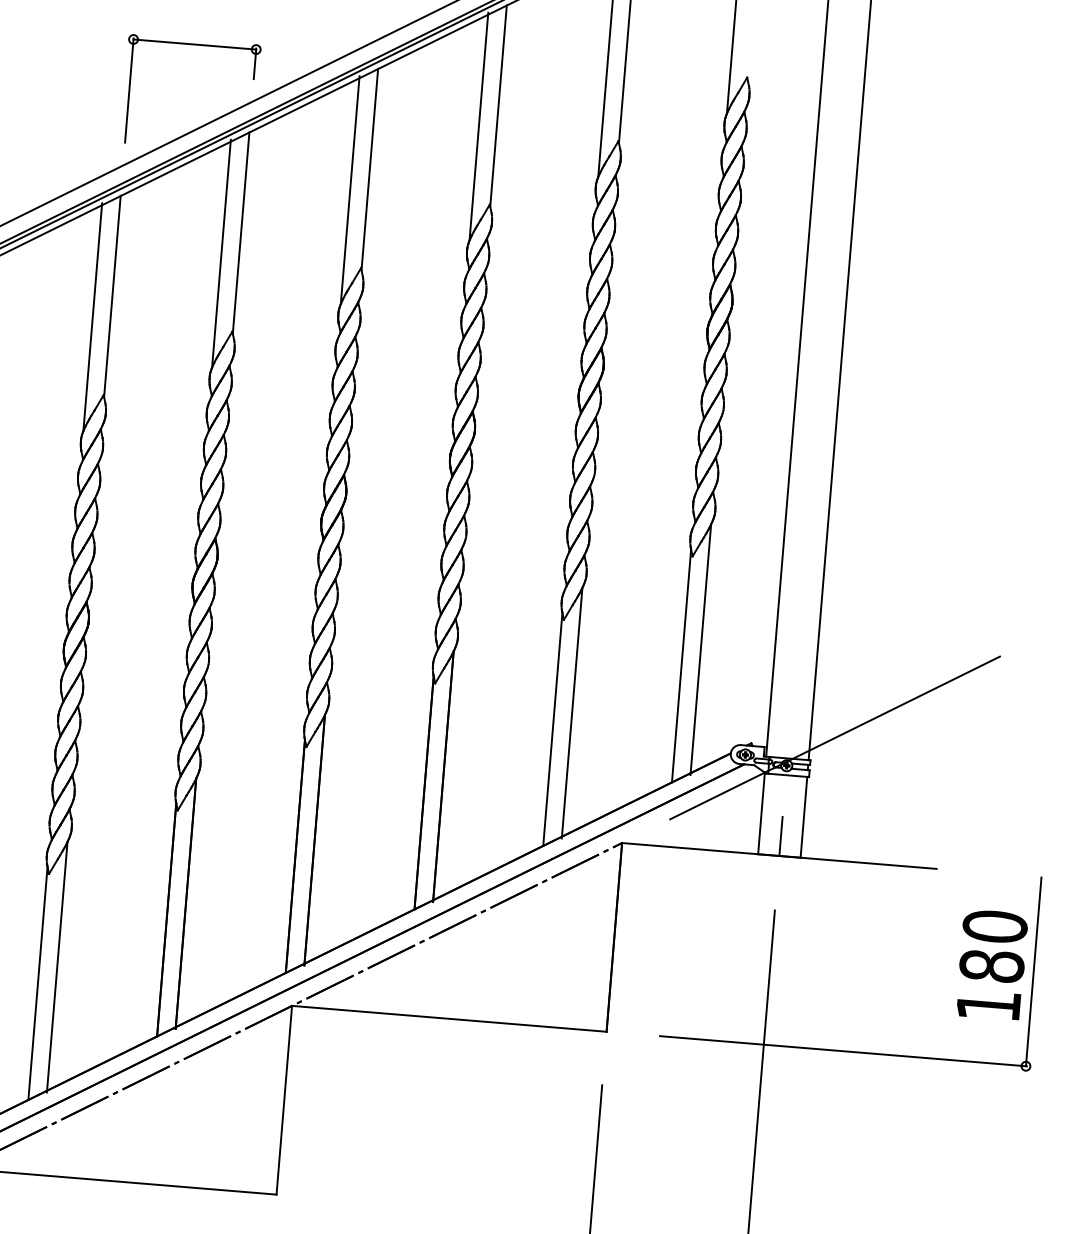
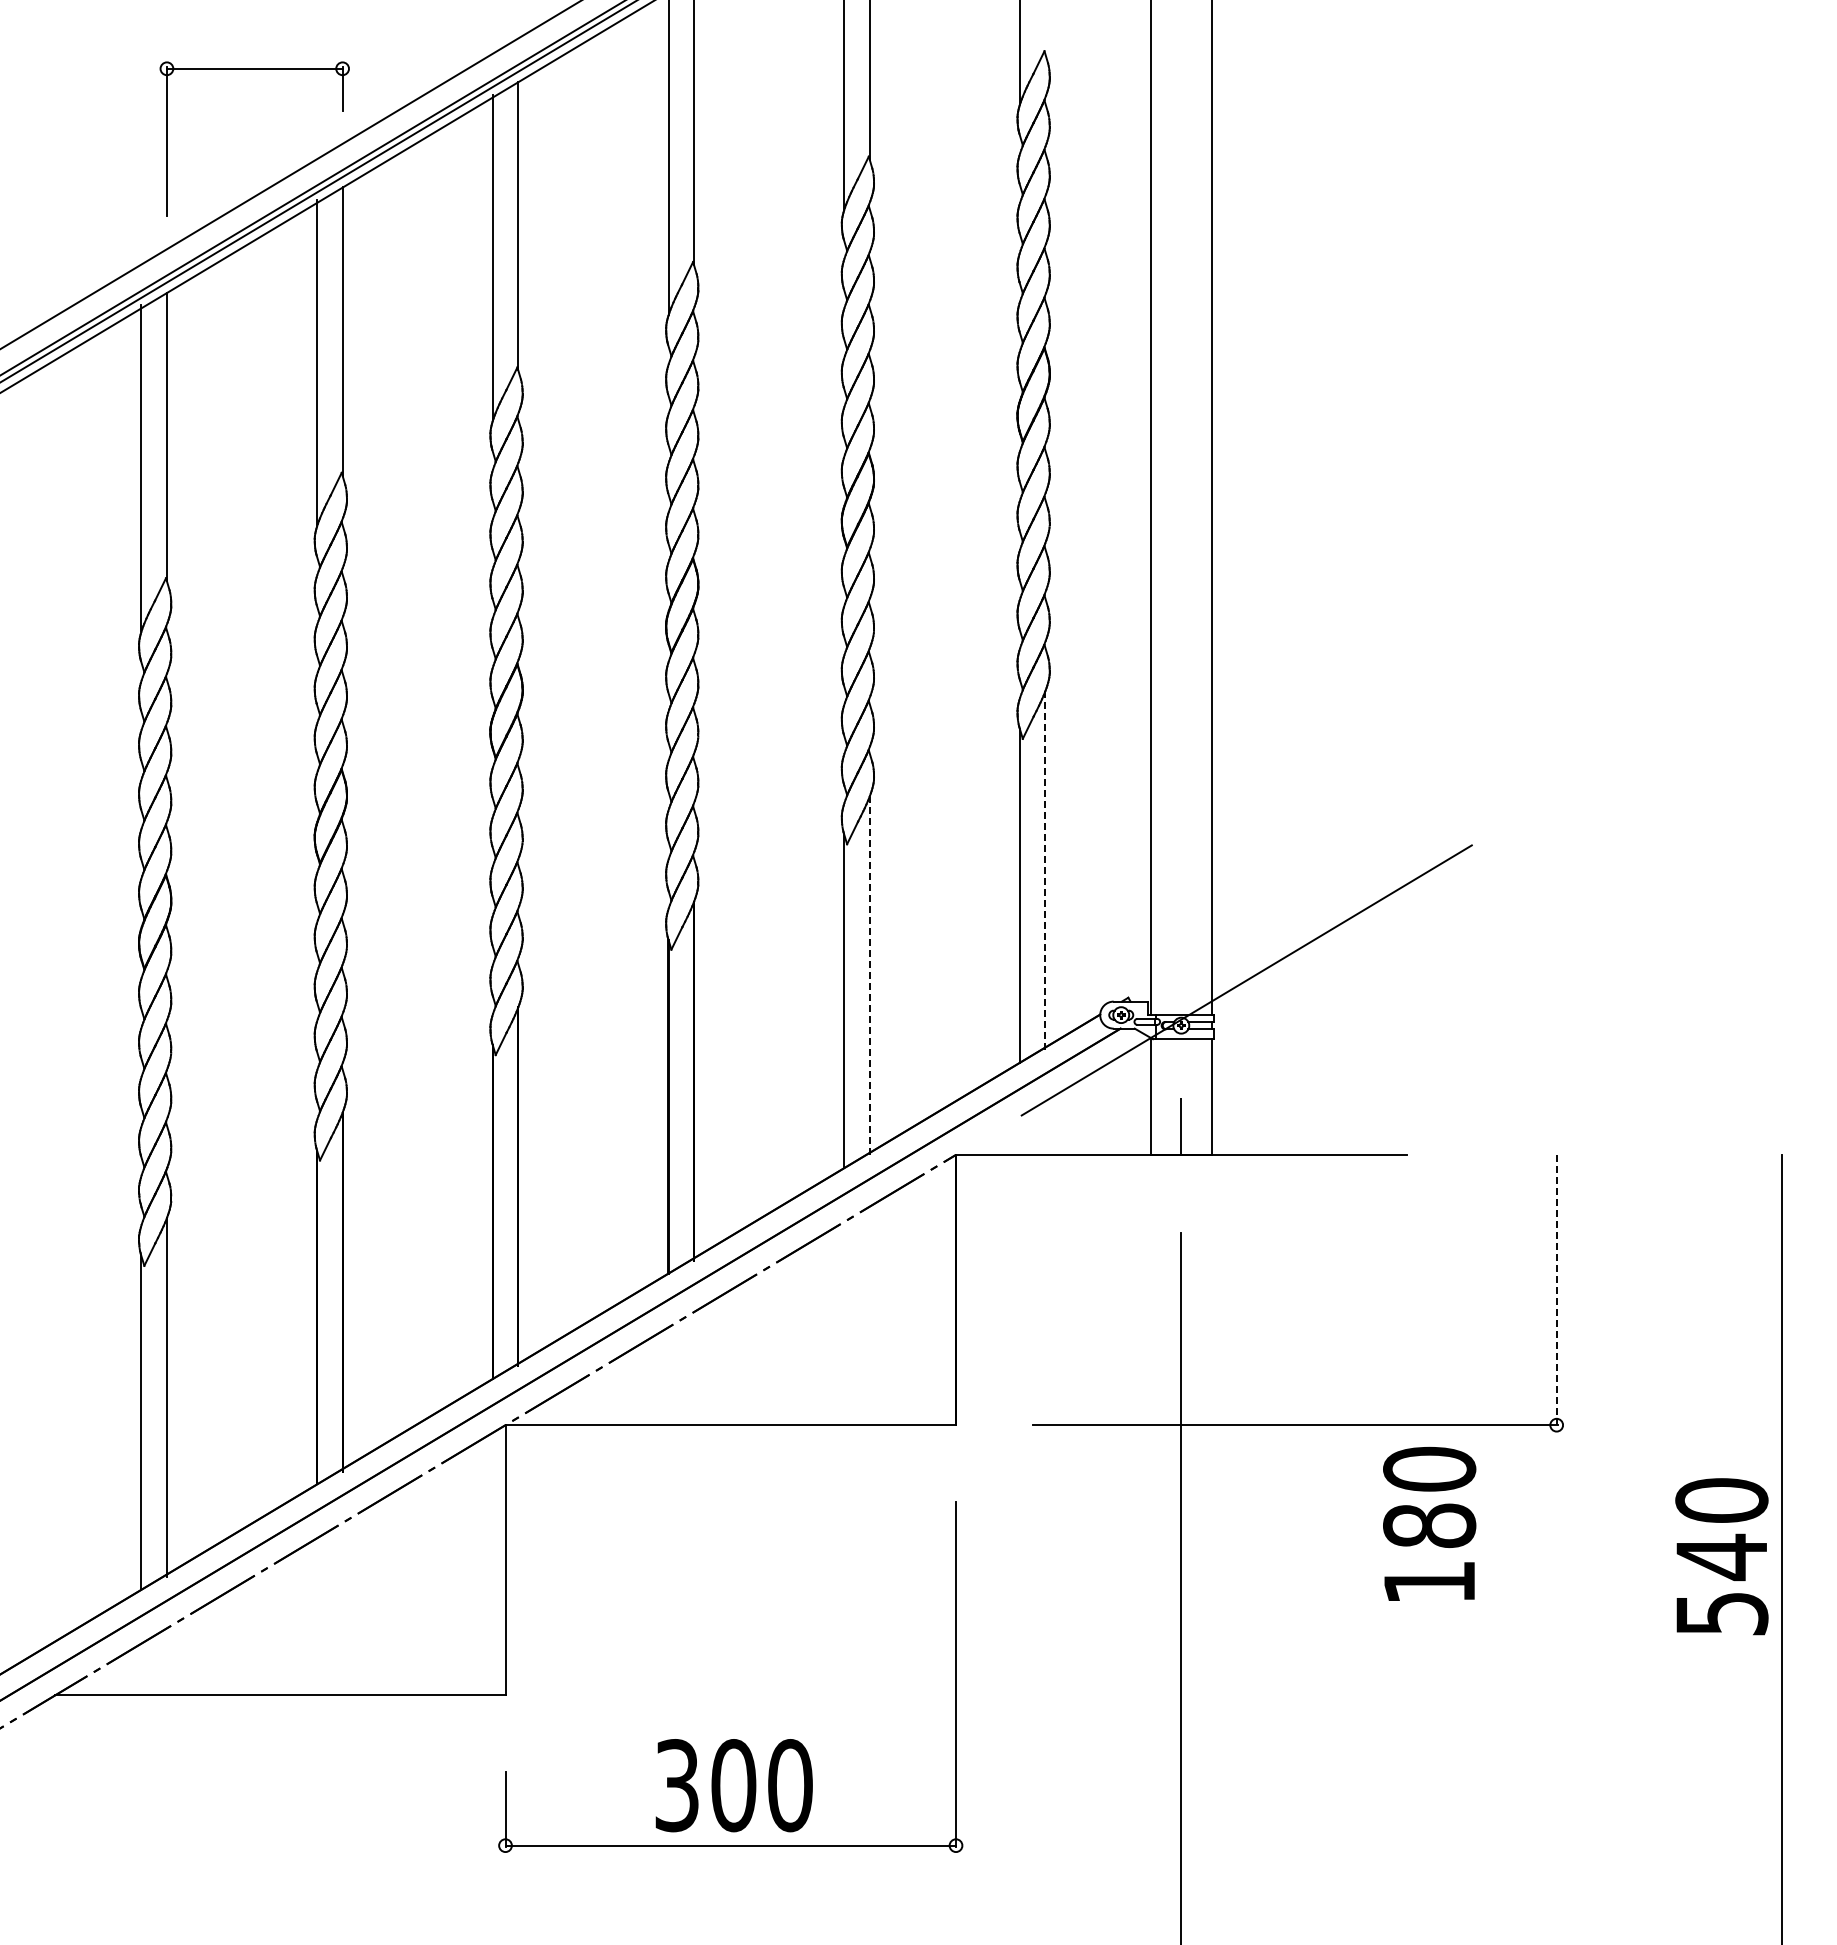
line: (700, 649) -> (1045, 870), solid -> dashed
line: (571, 712) -> (869, 975), solid -> dashed
text: (991, 964) -> (1429, 1523), moved
line: (1033, 972) -> (1556, 1290), solid -> dashed

